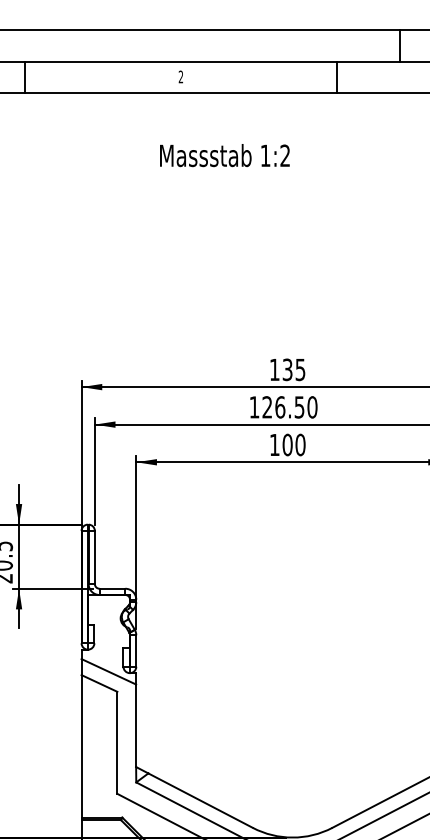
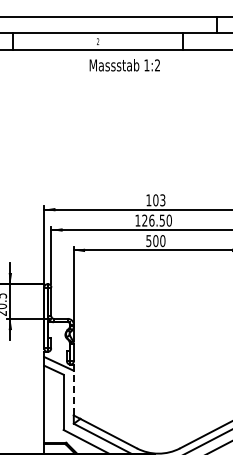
text: (224, 155) -> (124, 65), moved
text: (294, 370) -> (159, 200), 135 -> 103
text: (274, 445) -> (148, 241), 100 -> 500
line: (135, 724) -> (73, 392), solid -> dashed

